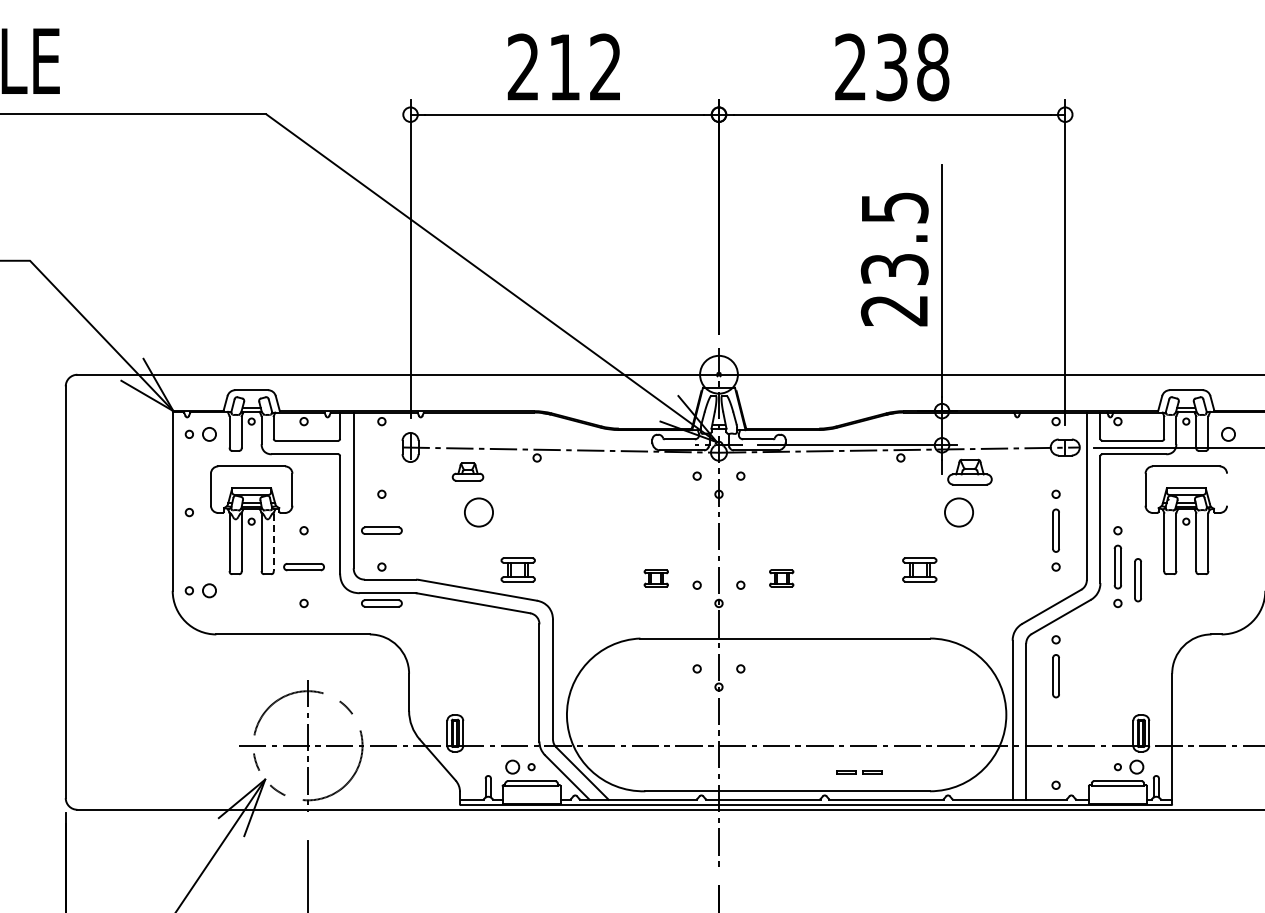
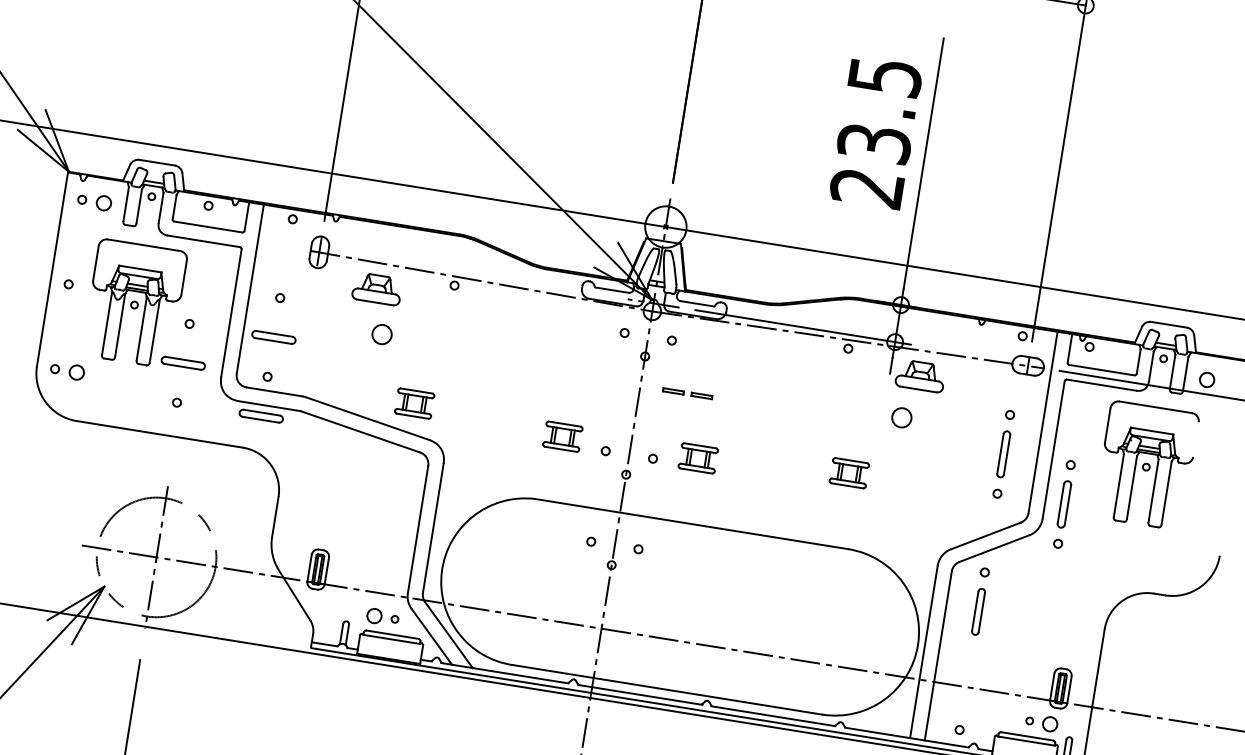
part: (467, 471) -> (376, 288), size x1.43
circle: (478, 512) -> (381, 334), size x0.62
circle: (958, 512) -> (901, 417), size x0.62
line: (273, 542) -> (154, 331), dashed -> solid
part: (655, 578) -> (561, 436), size x1.43
part: (781, 578) -> (698, 458), size x1.43
part: (1137, 580) -> (1083, 522), removed
line: (856, 772) -> (684, 392), moved

